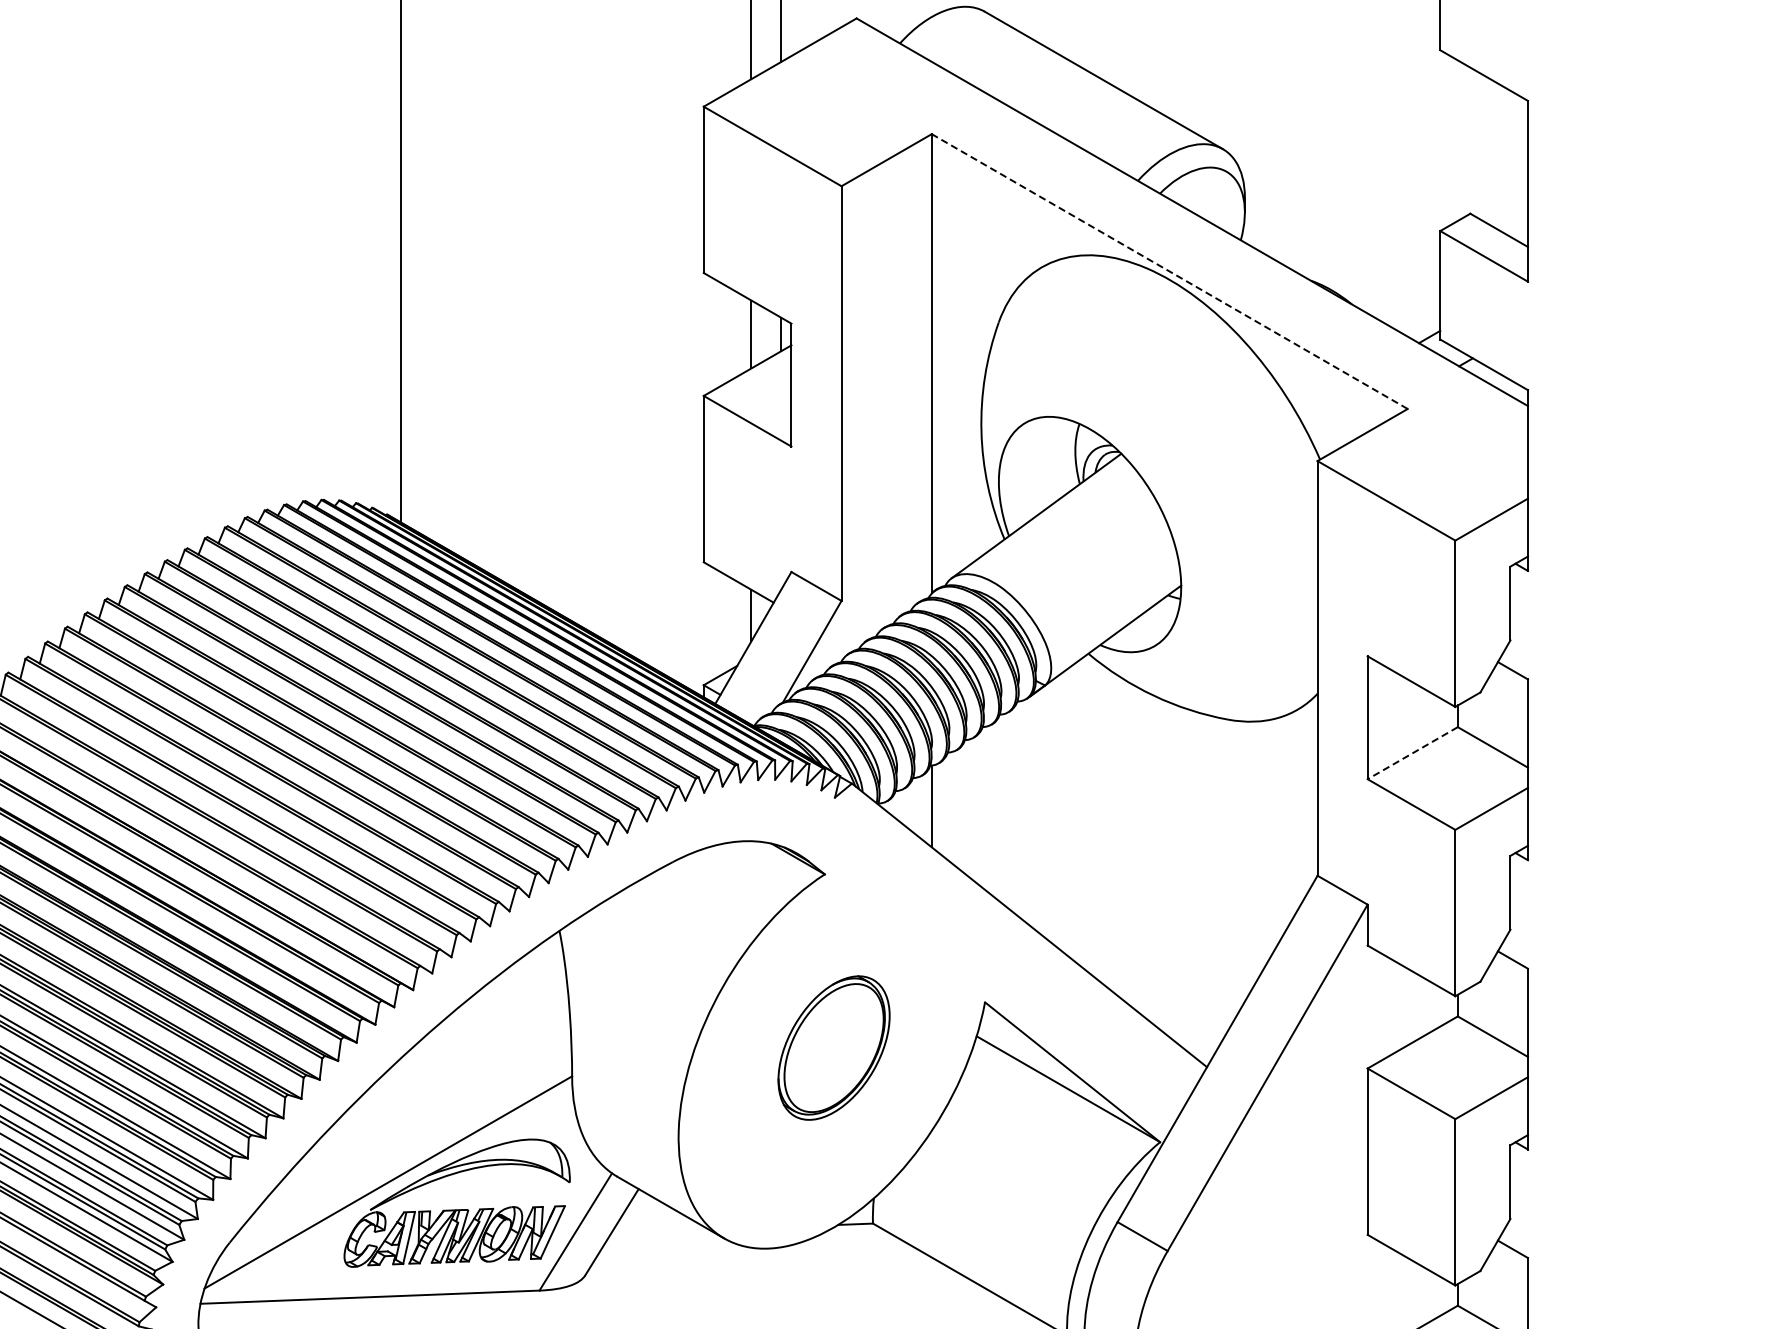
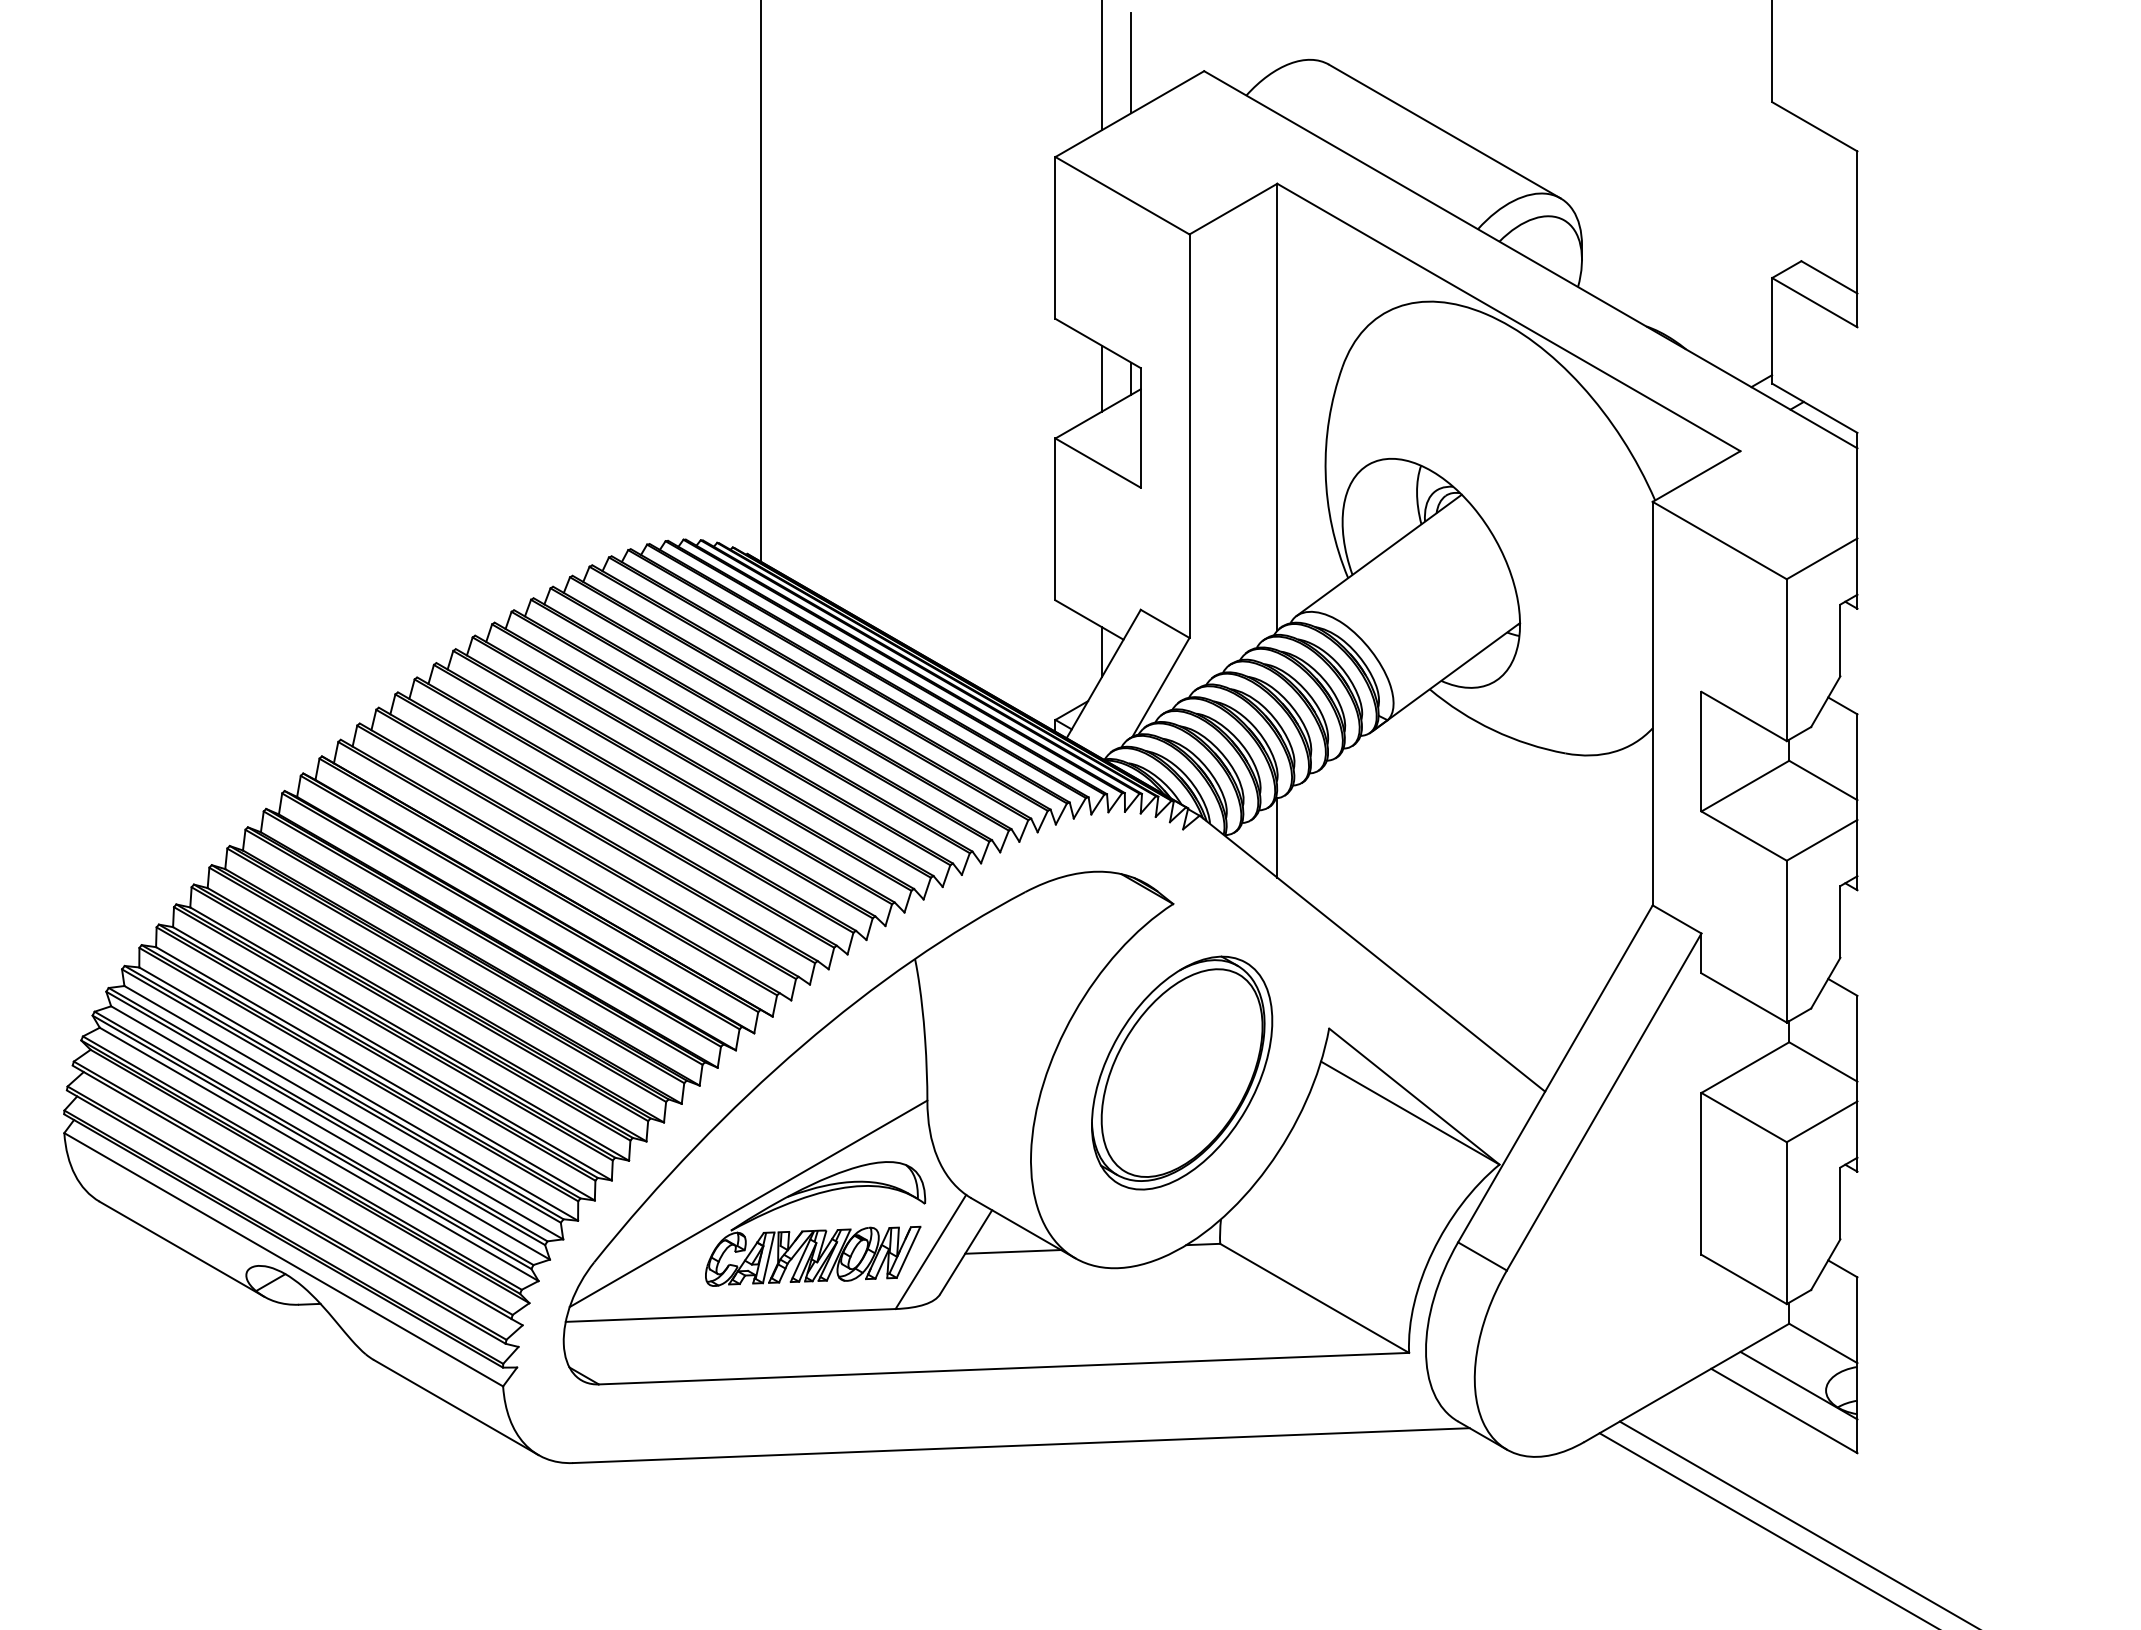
line: (1169, 271) -> (1508, 317), dashed -> solid
line: (1412, 753) -> (1745, 786), dashed -> solid
part: (834, 1047) -> (1182, 1072), size x1.67
line: (660, 1231) -> (1013, 1251), added

